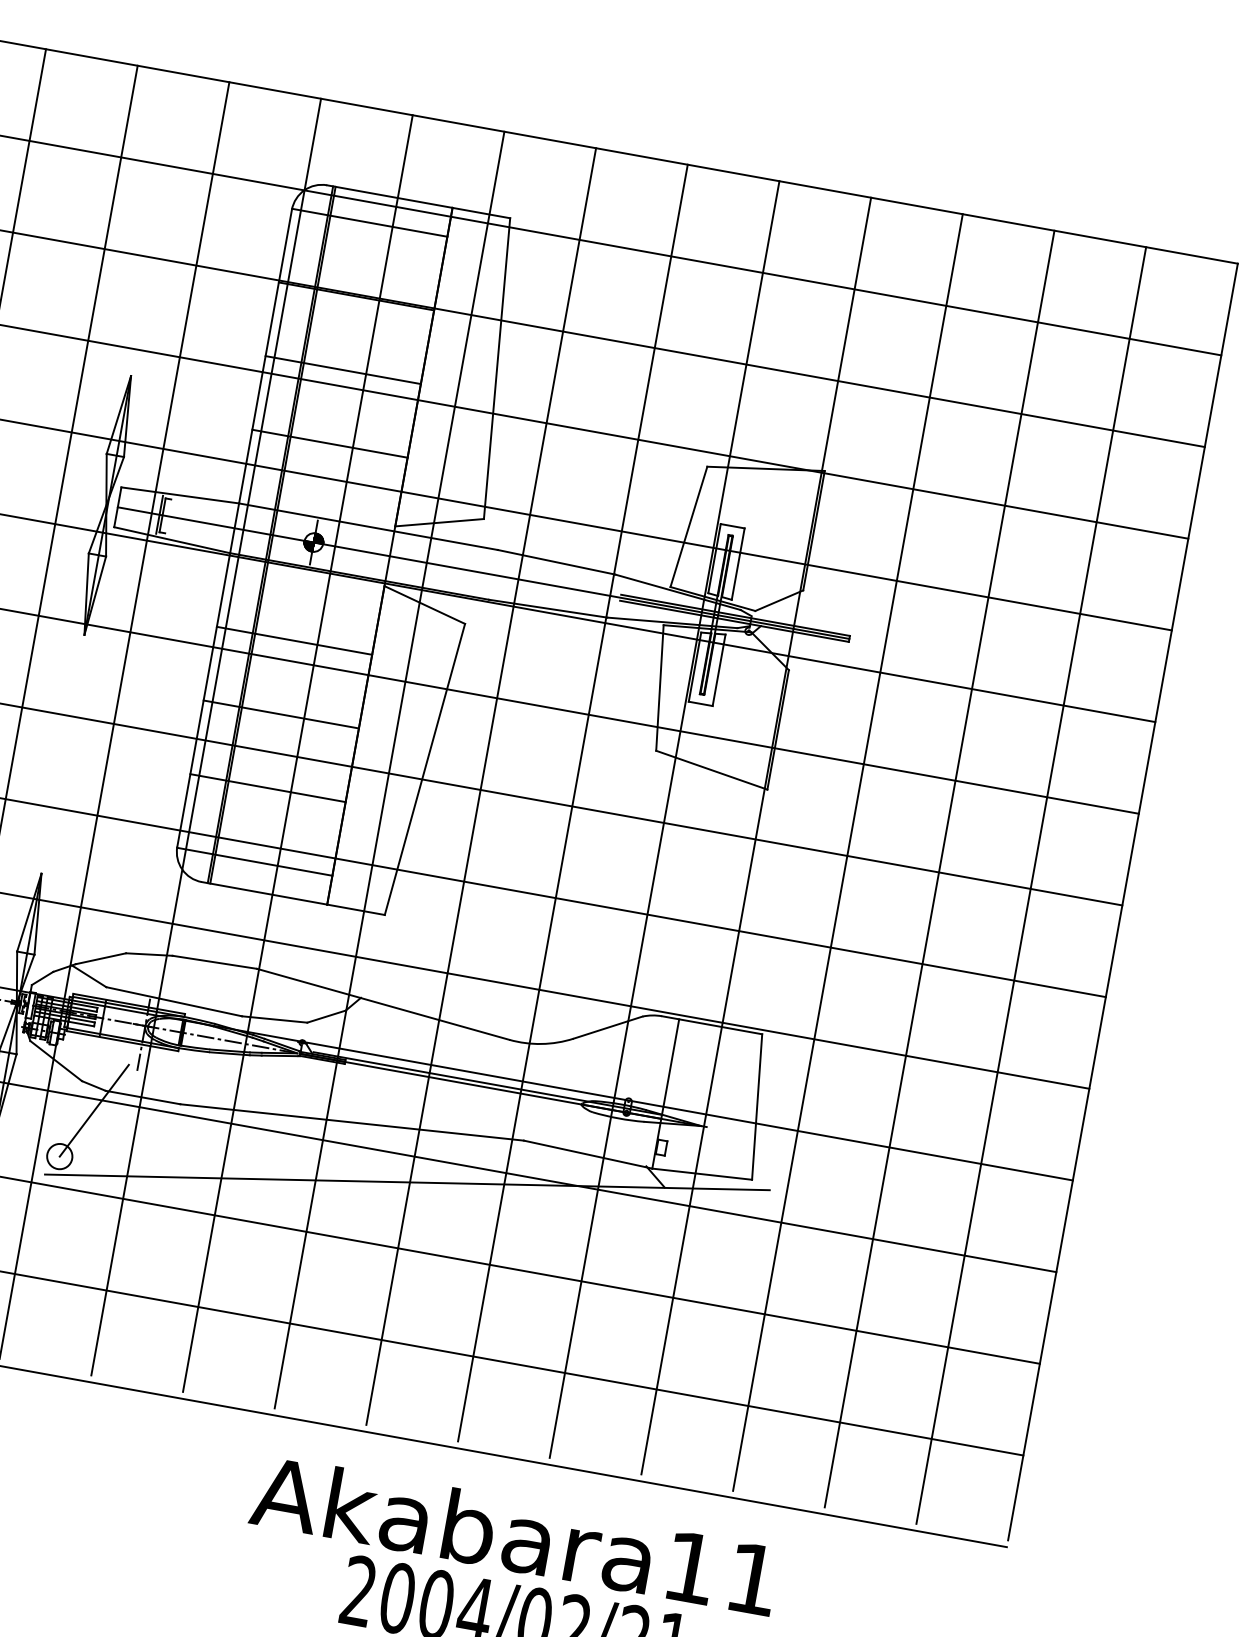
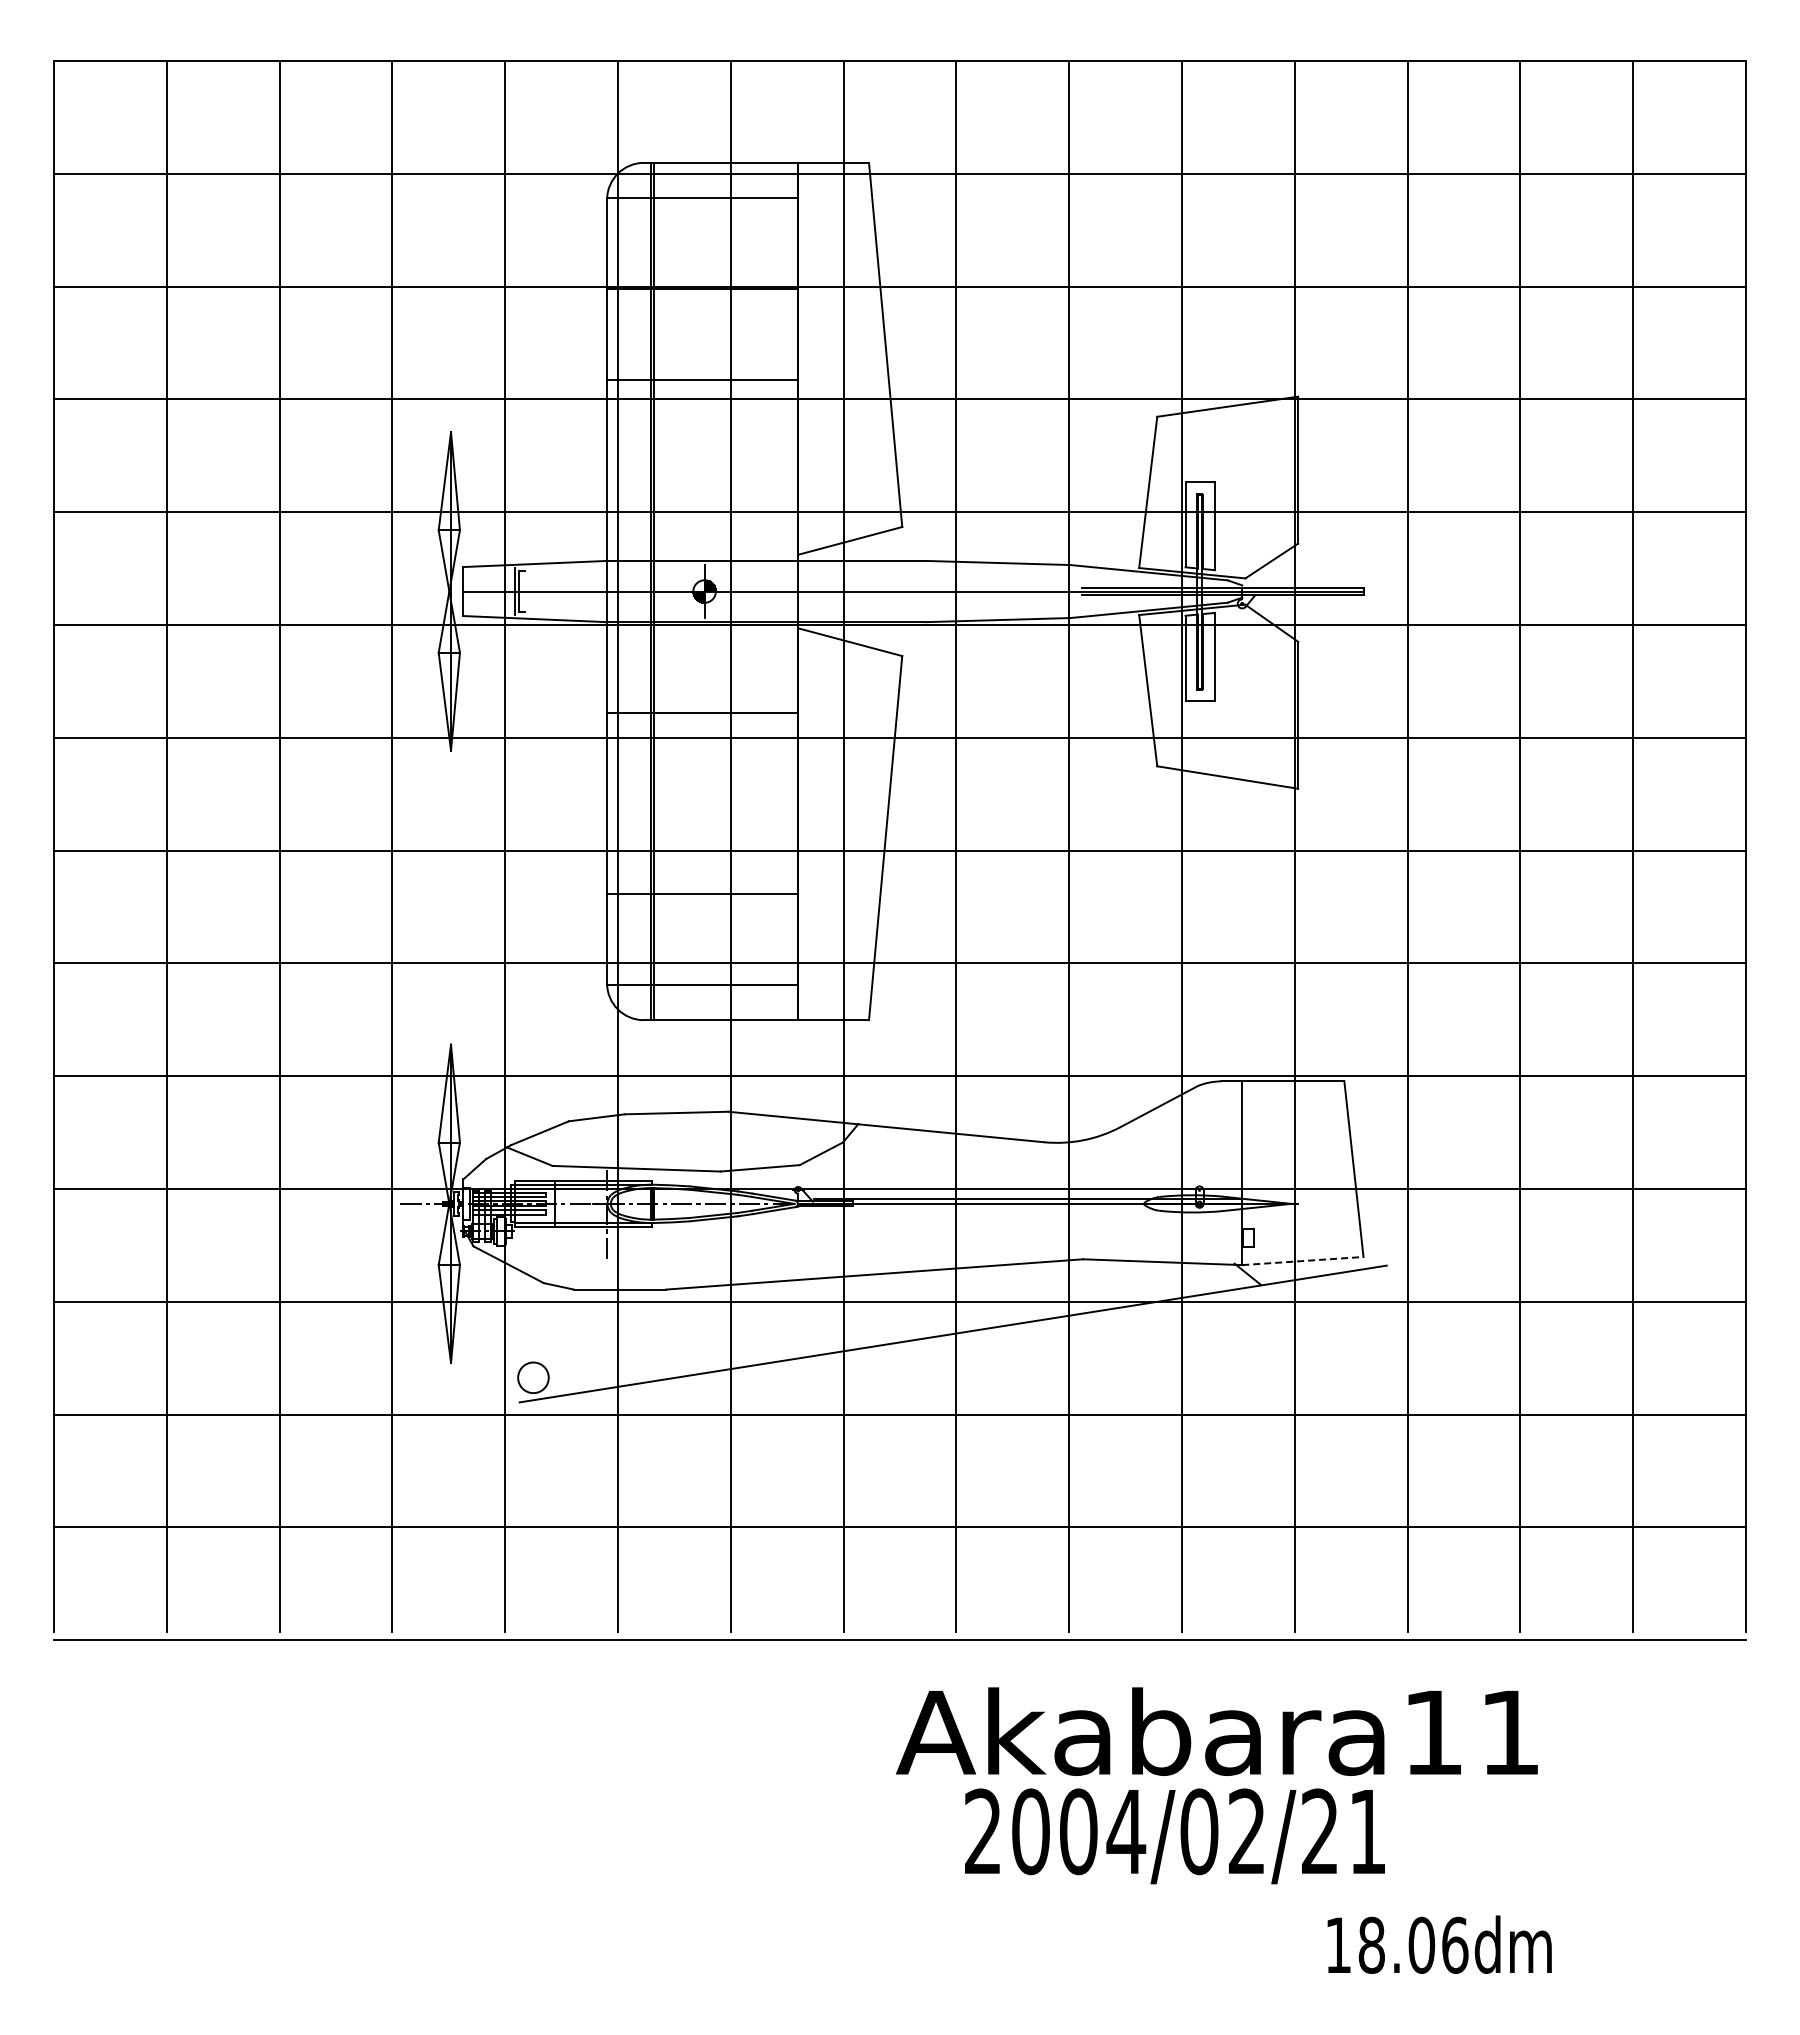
line: (329, 443) -> (702, 470), removed
line: (281, 714) -> (702, 803), removed
line: (94, 1110) -> (564, 1315), removed
line: (701, 1174) -> (1302, 1261), solid -> dashed
text: (514, 1535) -> (1216, 1731), moved

